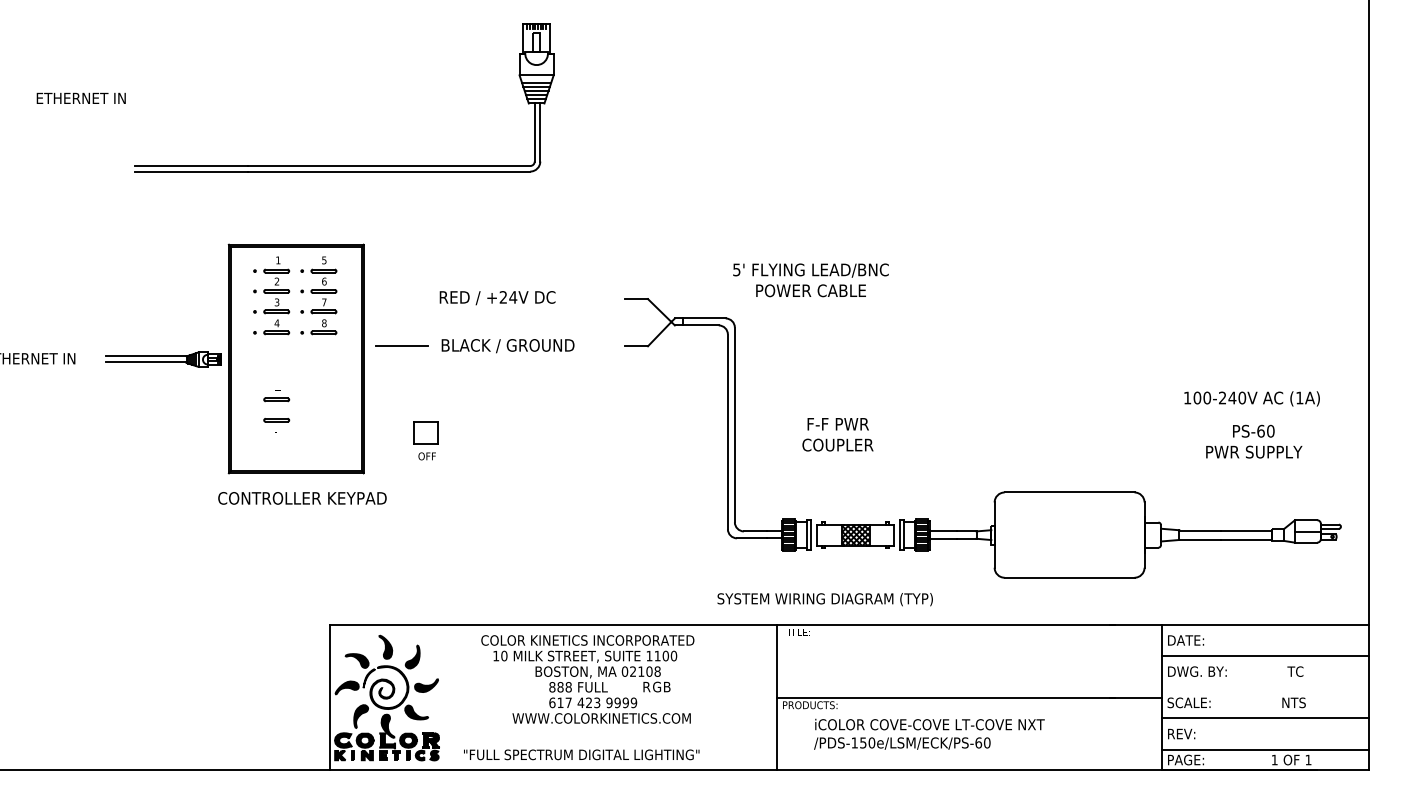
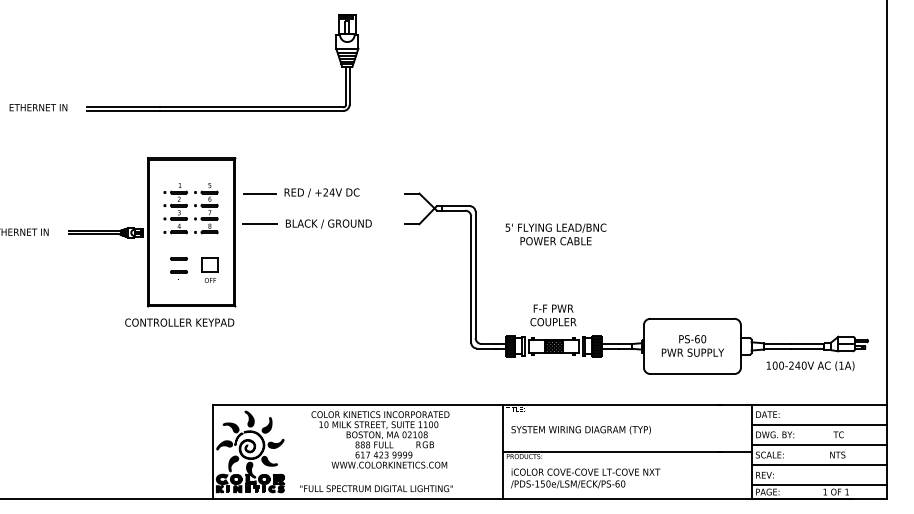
text: (81, 98) -> (38, 107), moved
text: (810, 280) -> (555, 234), moved
part: (294, 295) -> (190, 208), moved
line: (400, 298) -> (259, 193), added
text: (1251, 397) -> (810, 365), moved
text: (838, 434) -> (553, 315), moved
part: (425, 439) -> (209, 269), moved
text: (1253, 441) -> (692, 345), moved
text: (302, 498) -> (179, 322), moved
text: (824, 600) -> (580, 430), moved
line: (1264, 686) -> (818, 444), added
text: (929, 734) -> (585, 478), moved

